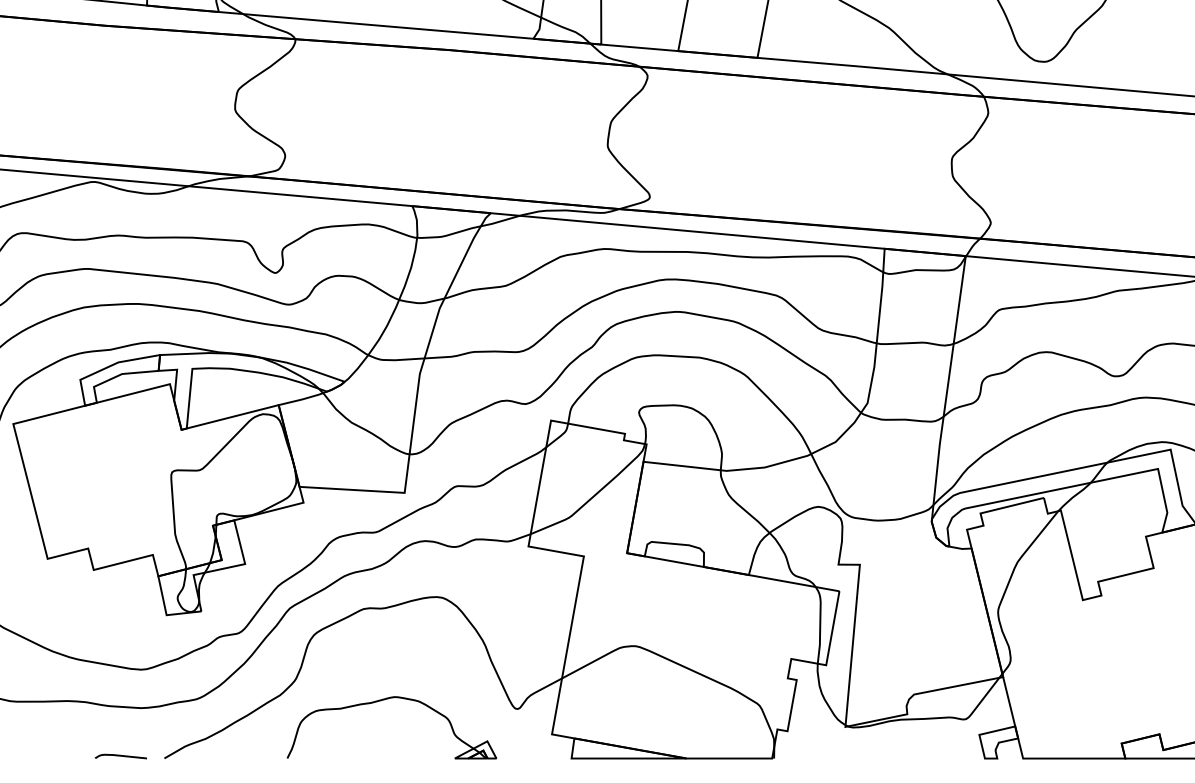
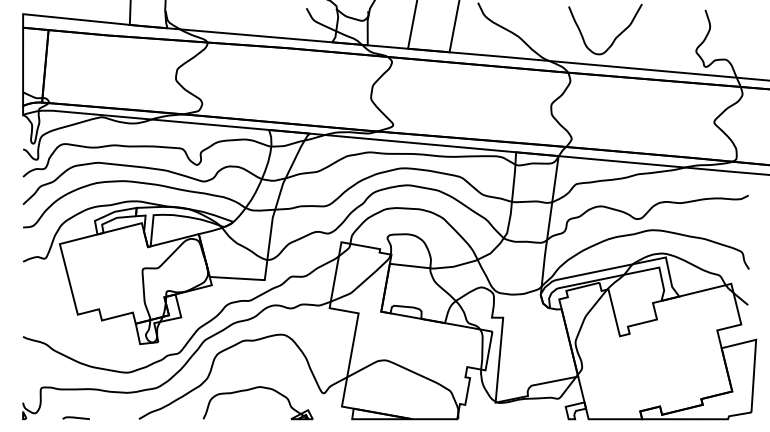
curve: (119, 755) -> (75, 417), moved

